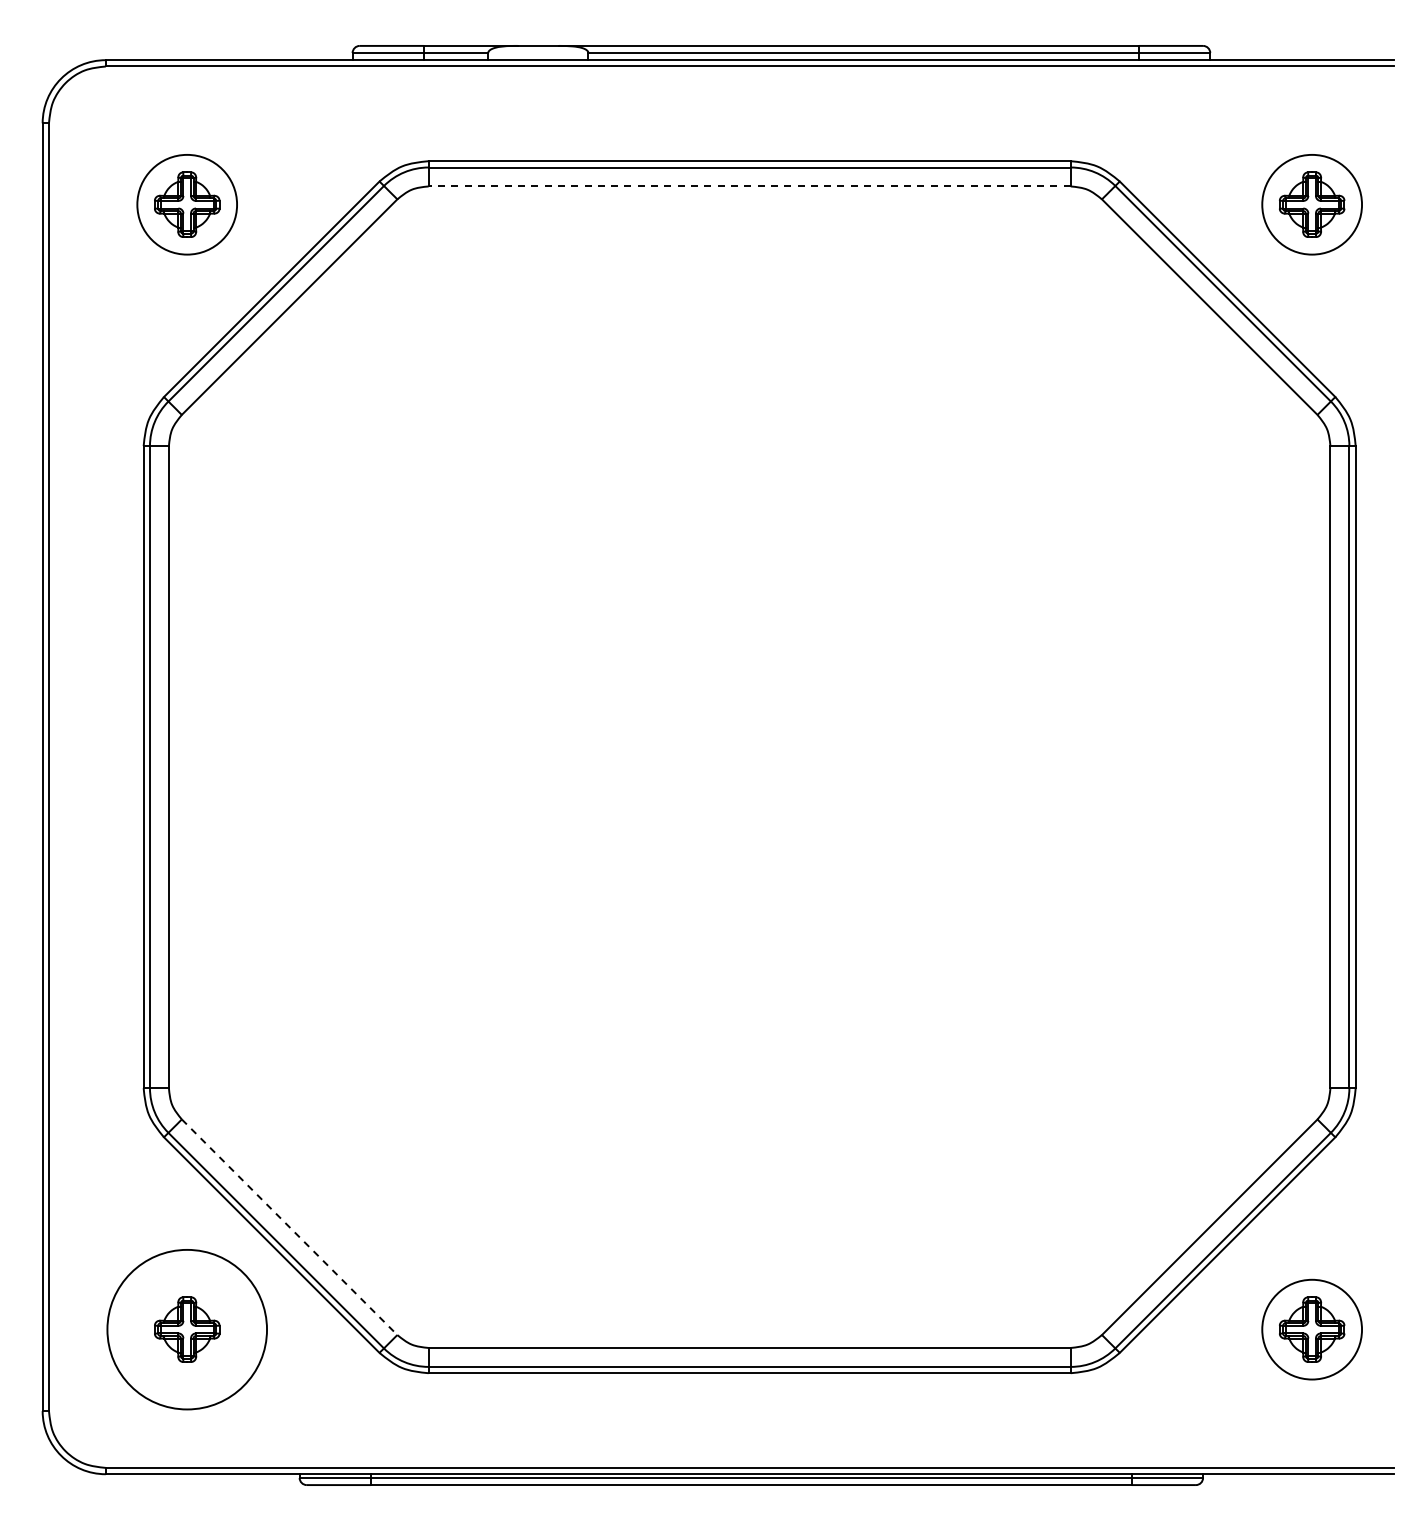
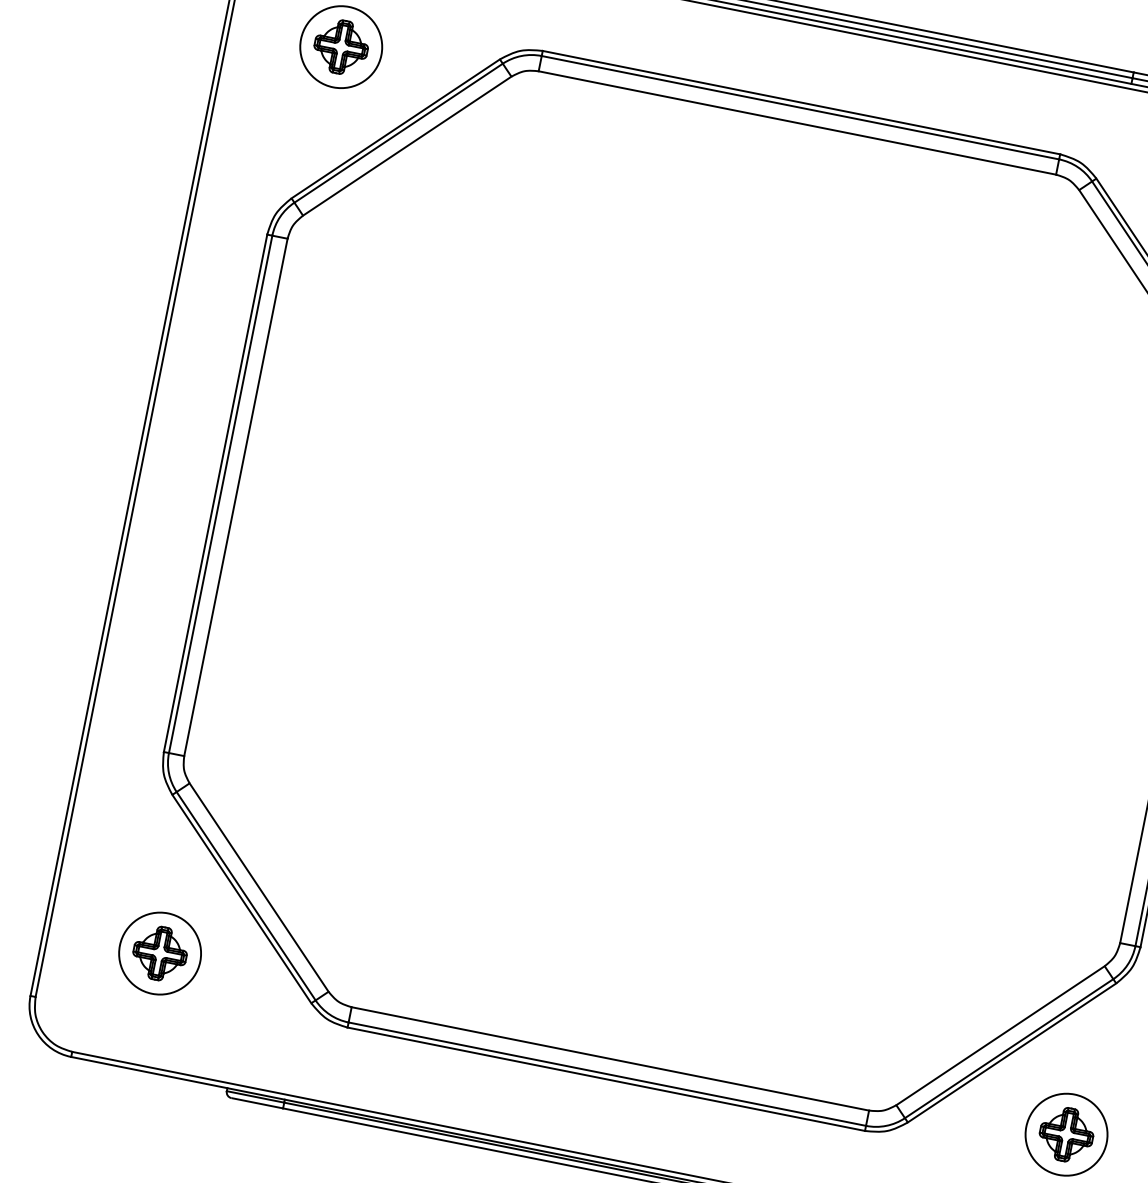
line: (749, 186) -> (797, 123), dashed -> solid
line: (289, 1227) -> (258, 887), dashed -> solid
circle: (187, 1329) -> (160, 953), size x0.62

